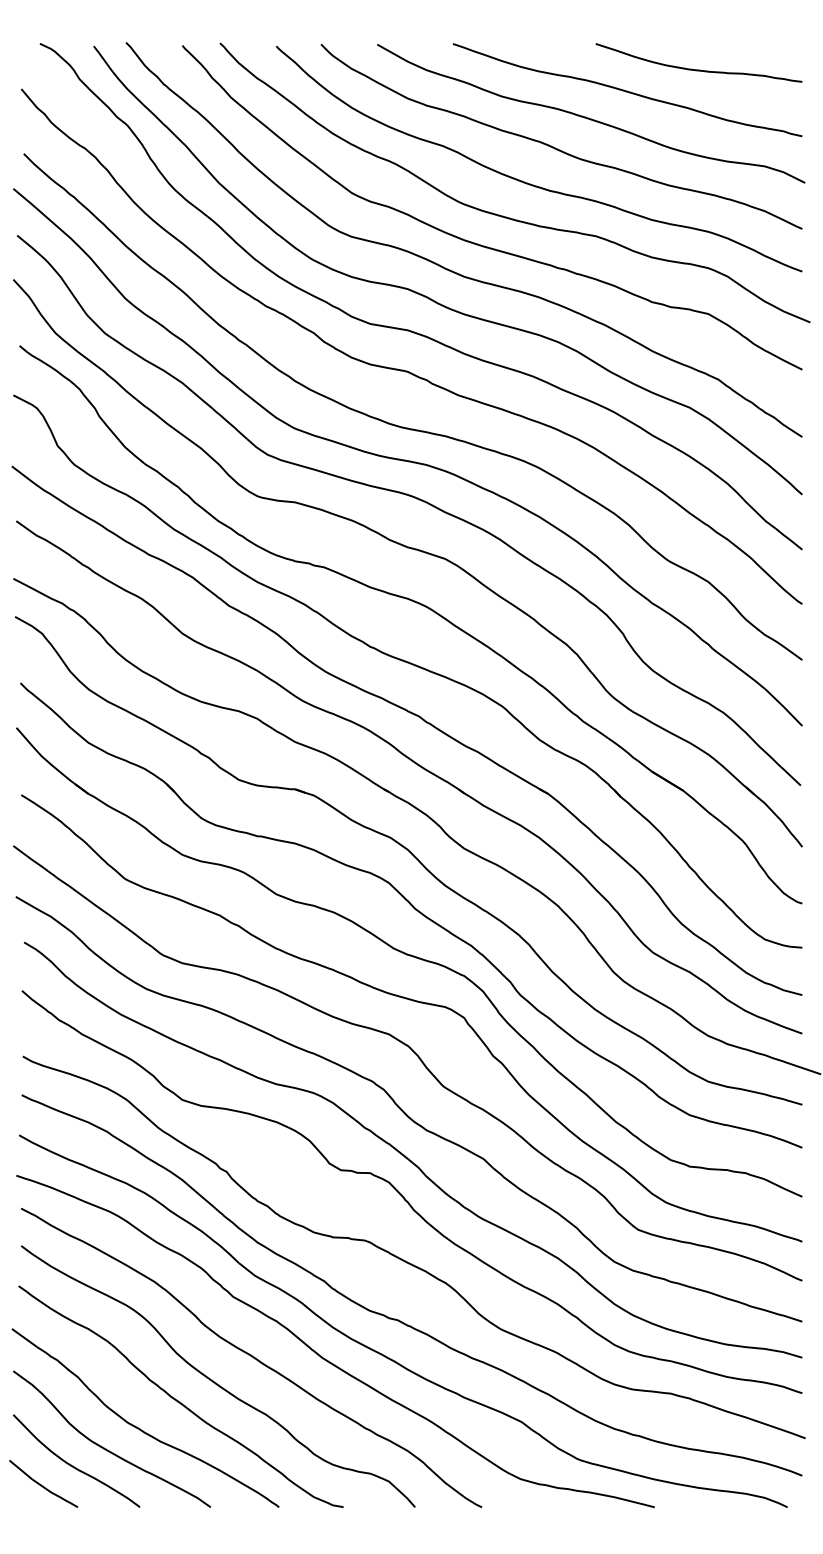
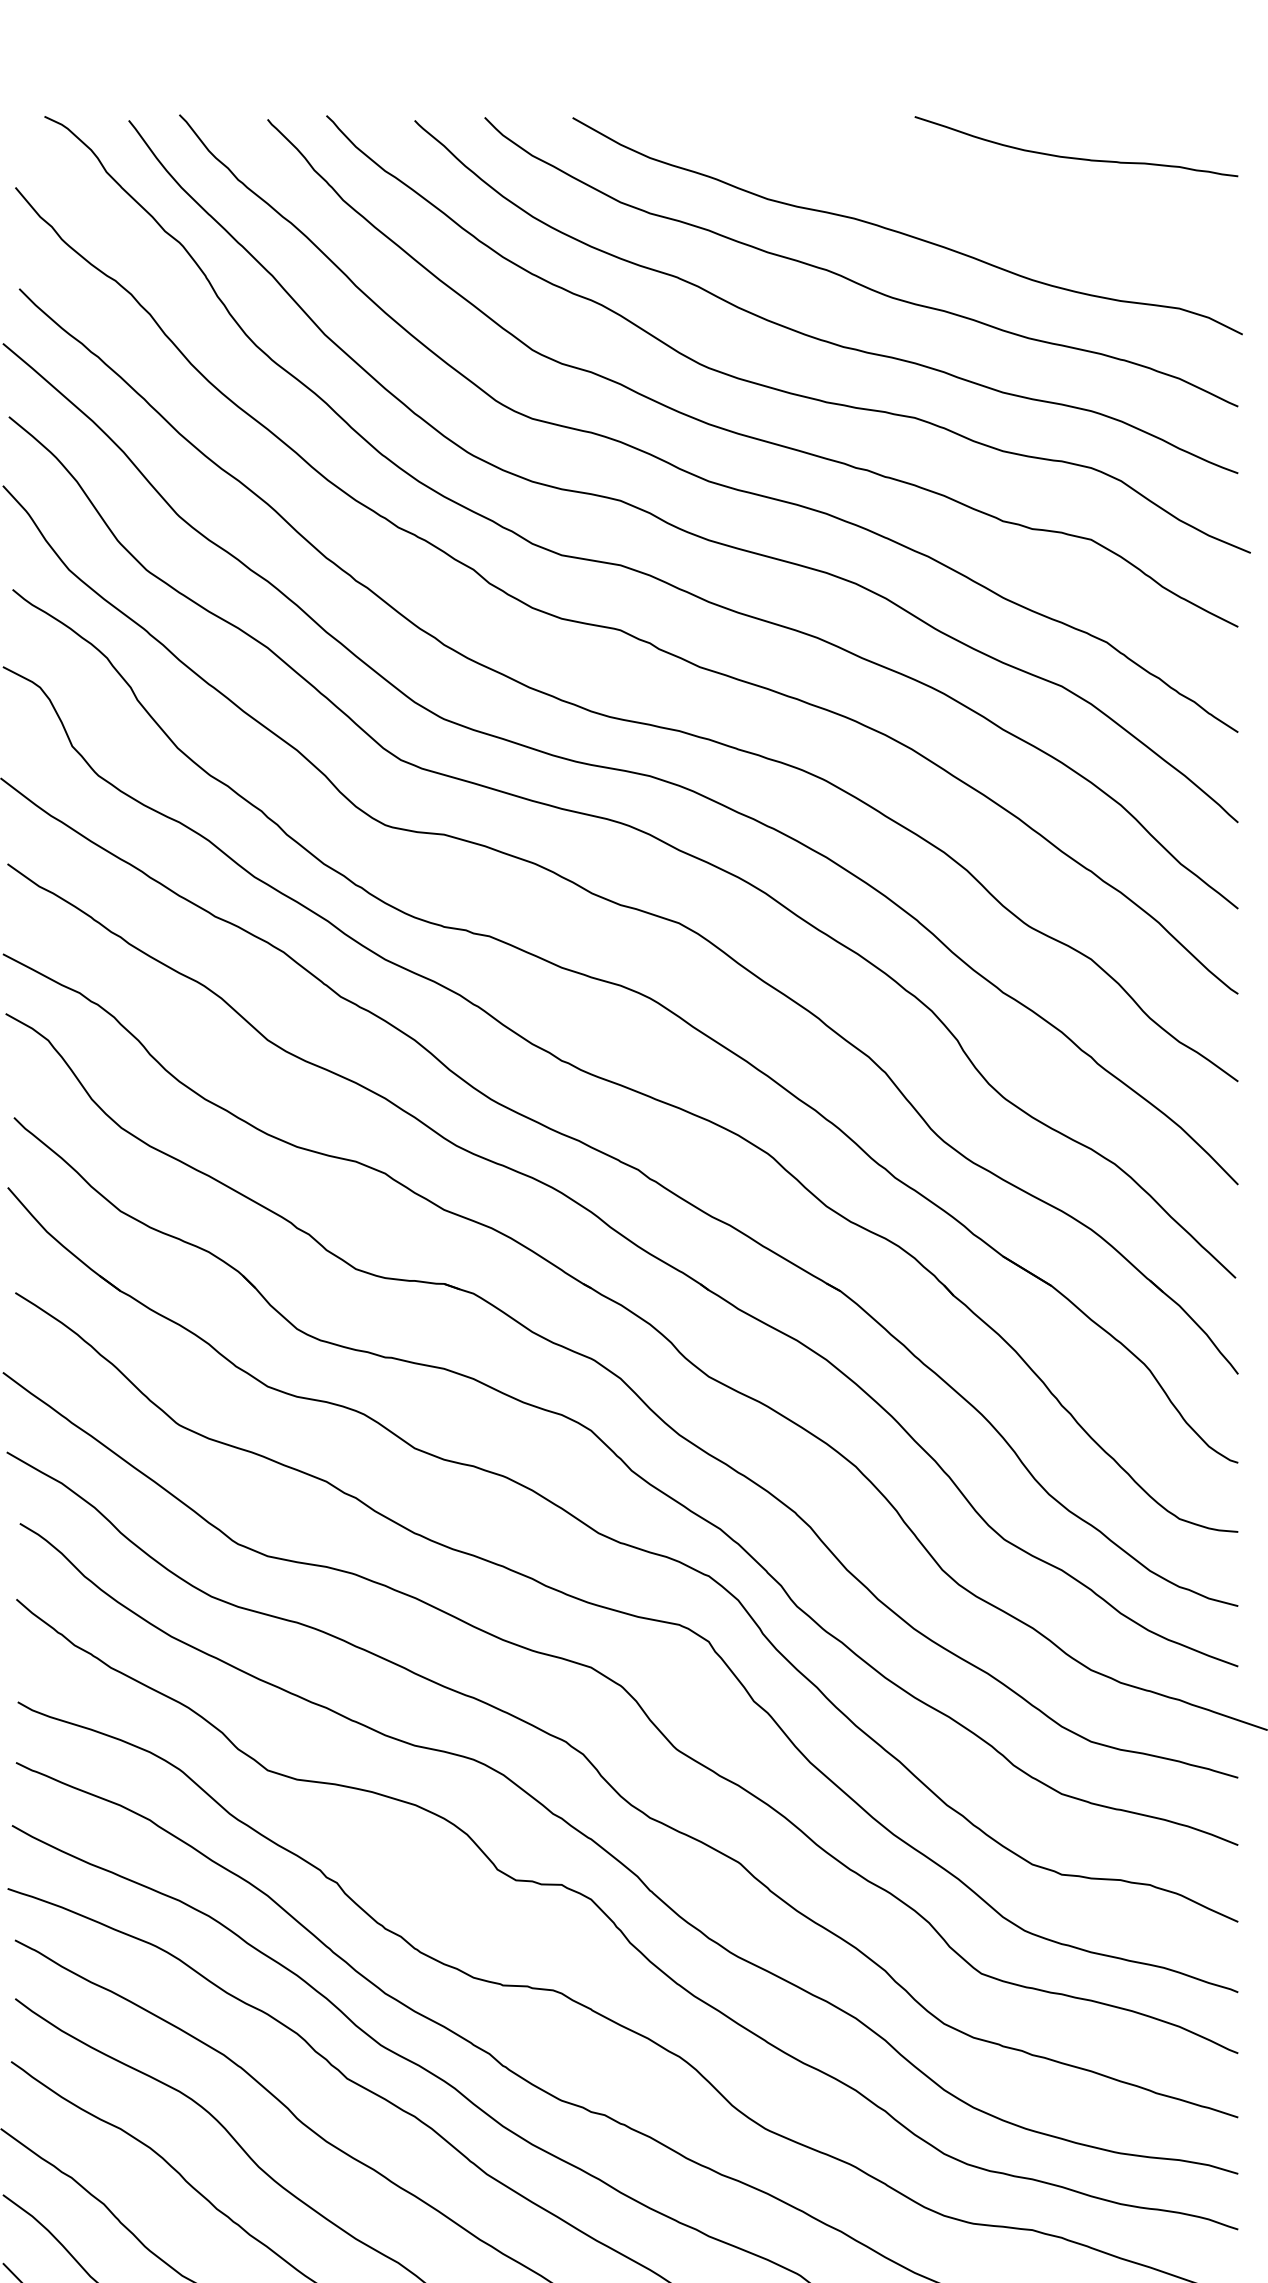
curve: (627, 90) -> (964, 189), removed

